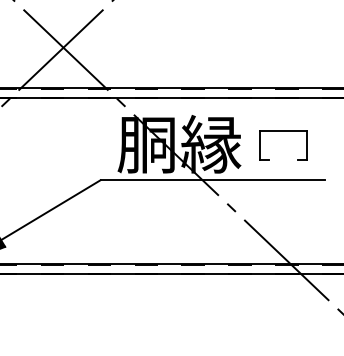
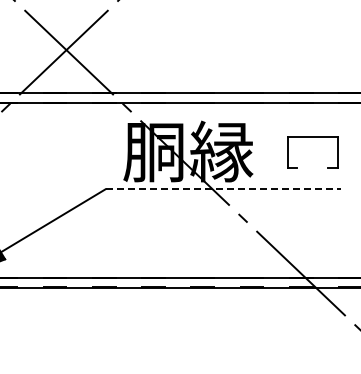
part: (283, 130) -> (312, 137), moved
line: (212, 180) -> (223, 189), solid -> dashed

